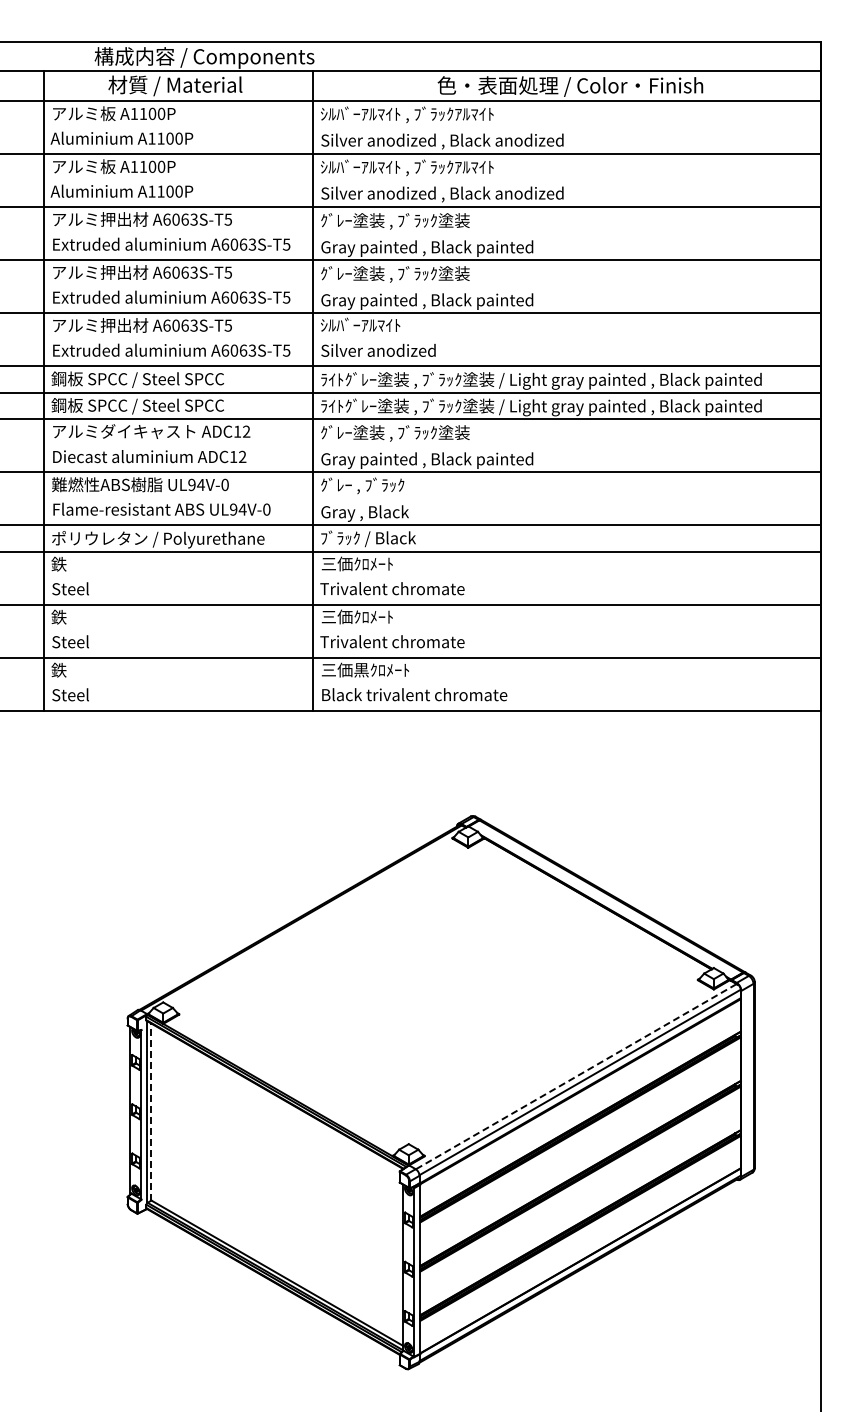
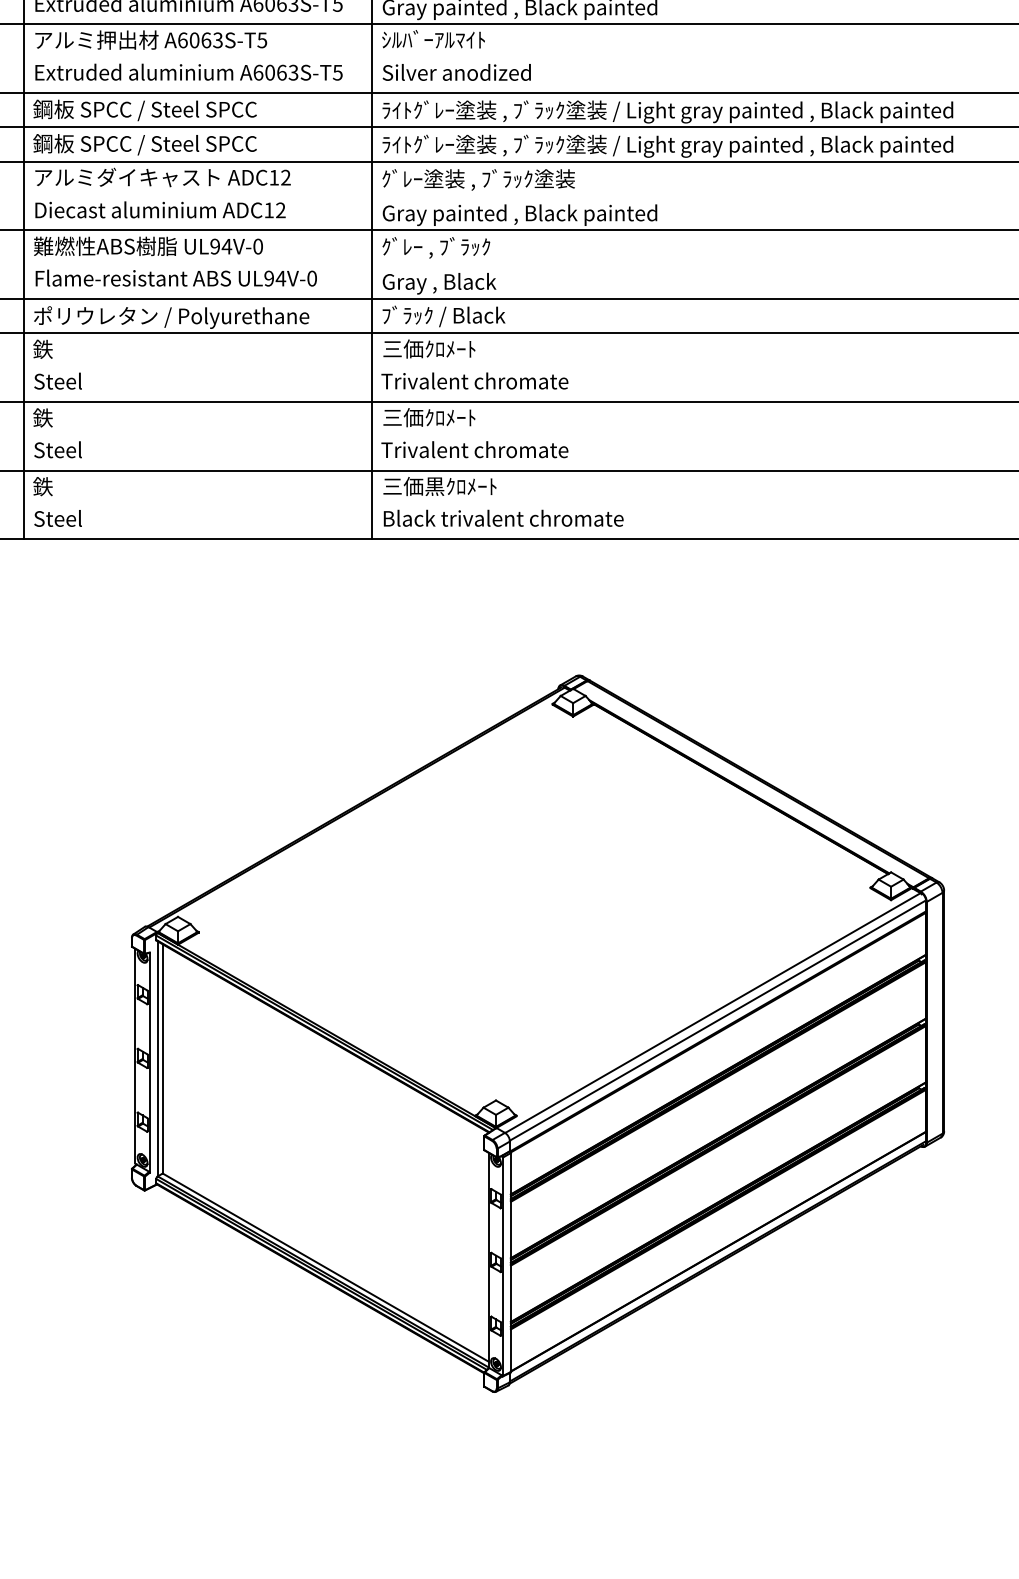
line: (575, 1076) -> (711, 1012), dashed -> solid
line: (151, 1112) -> (162, 1059), dashed -> solid

